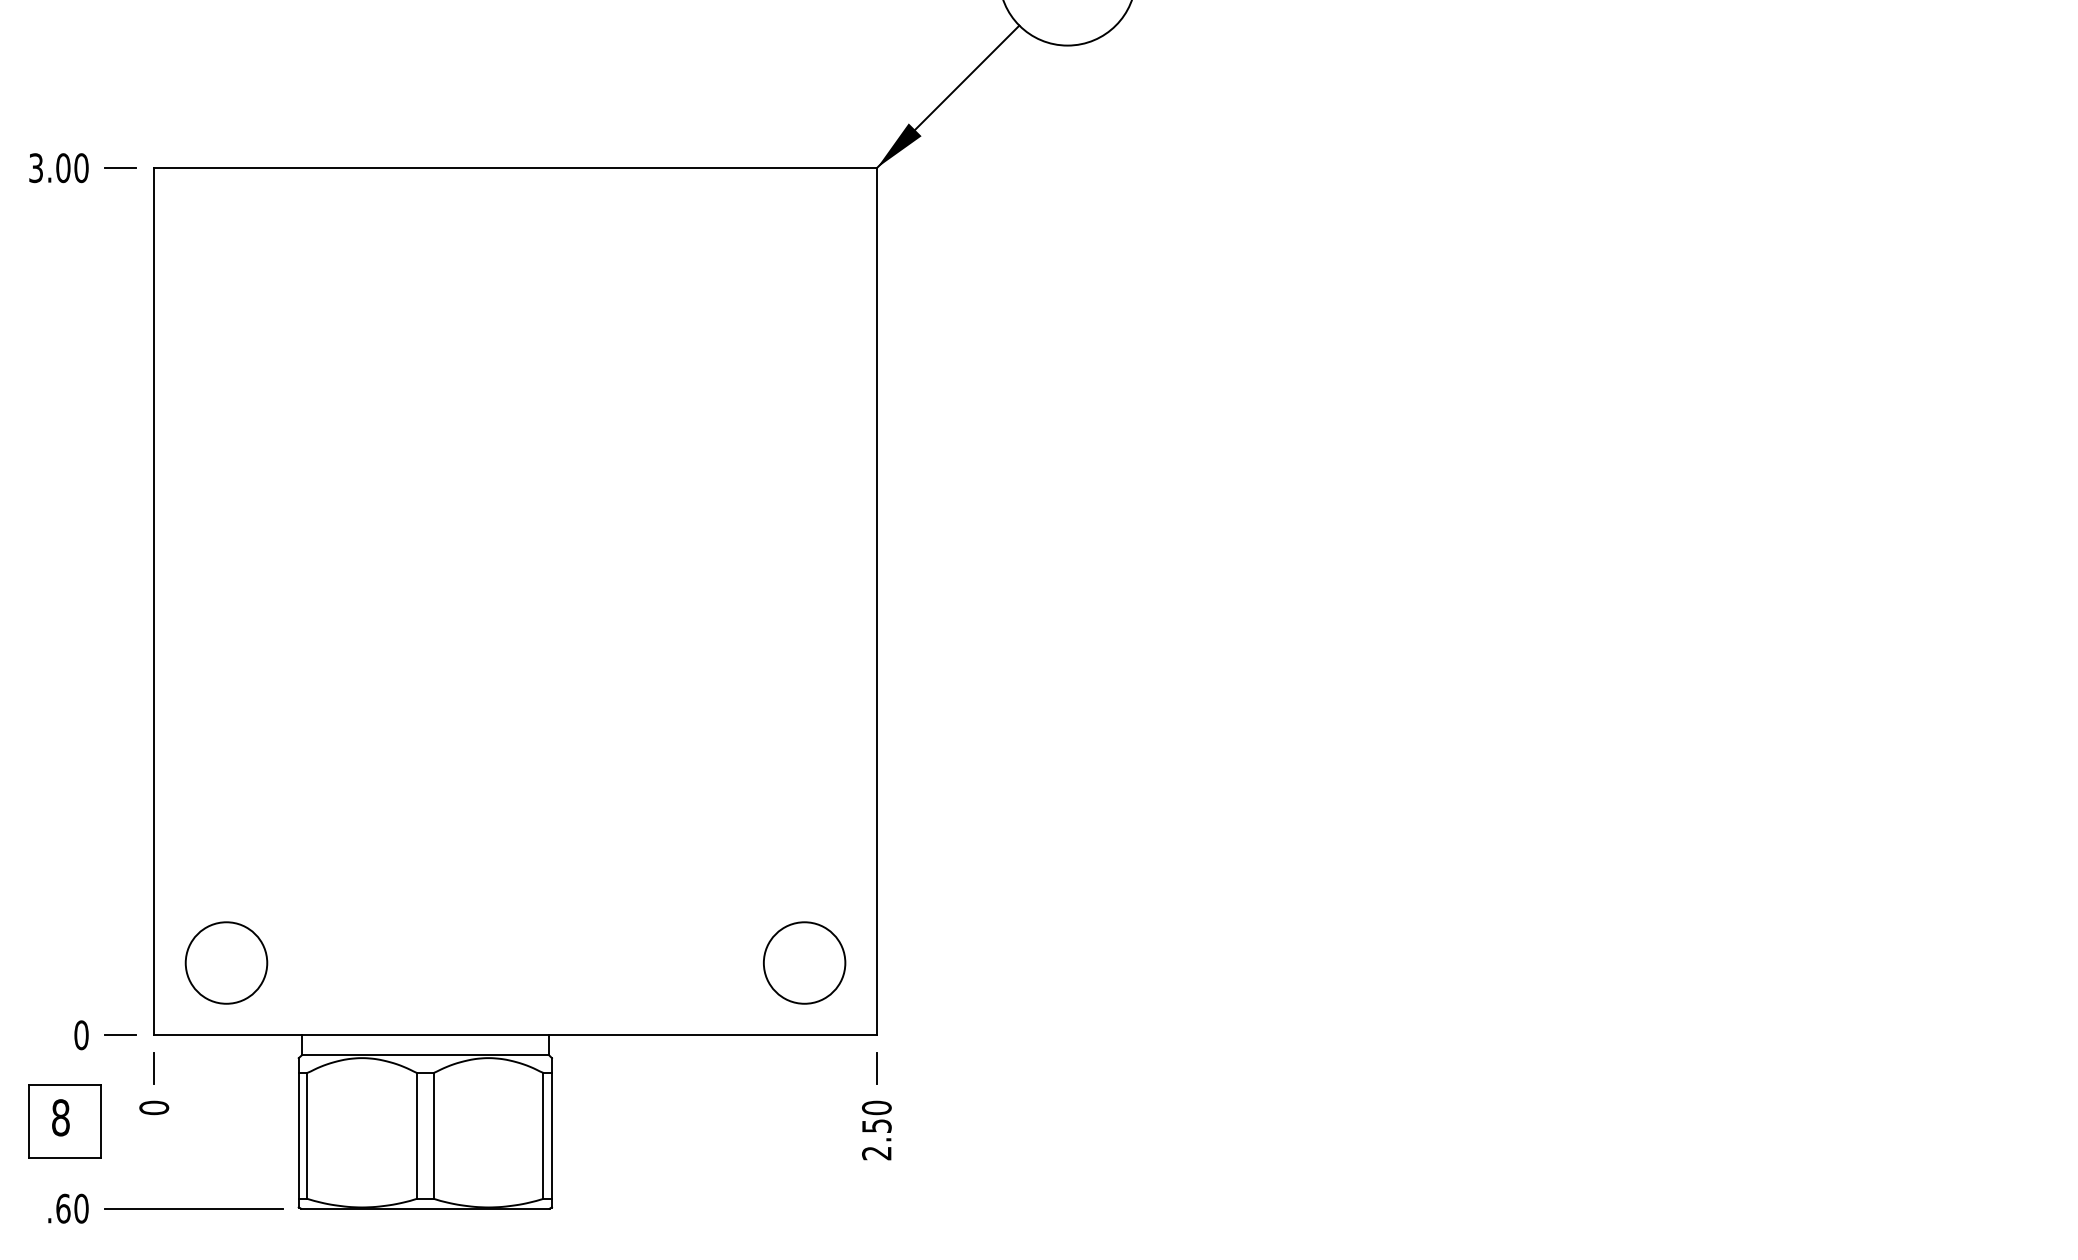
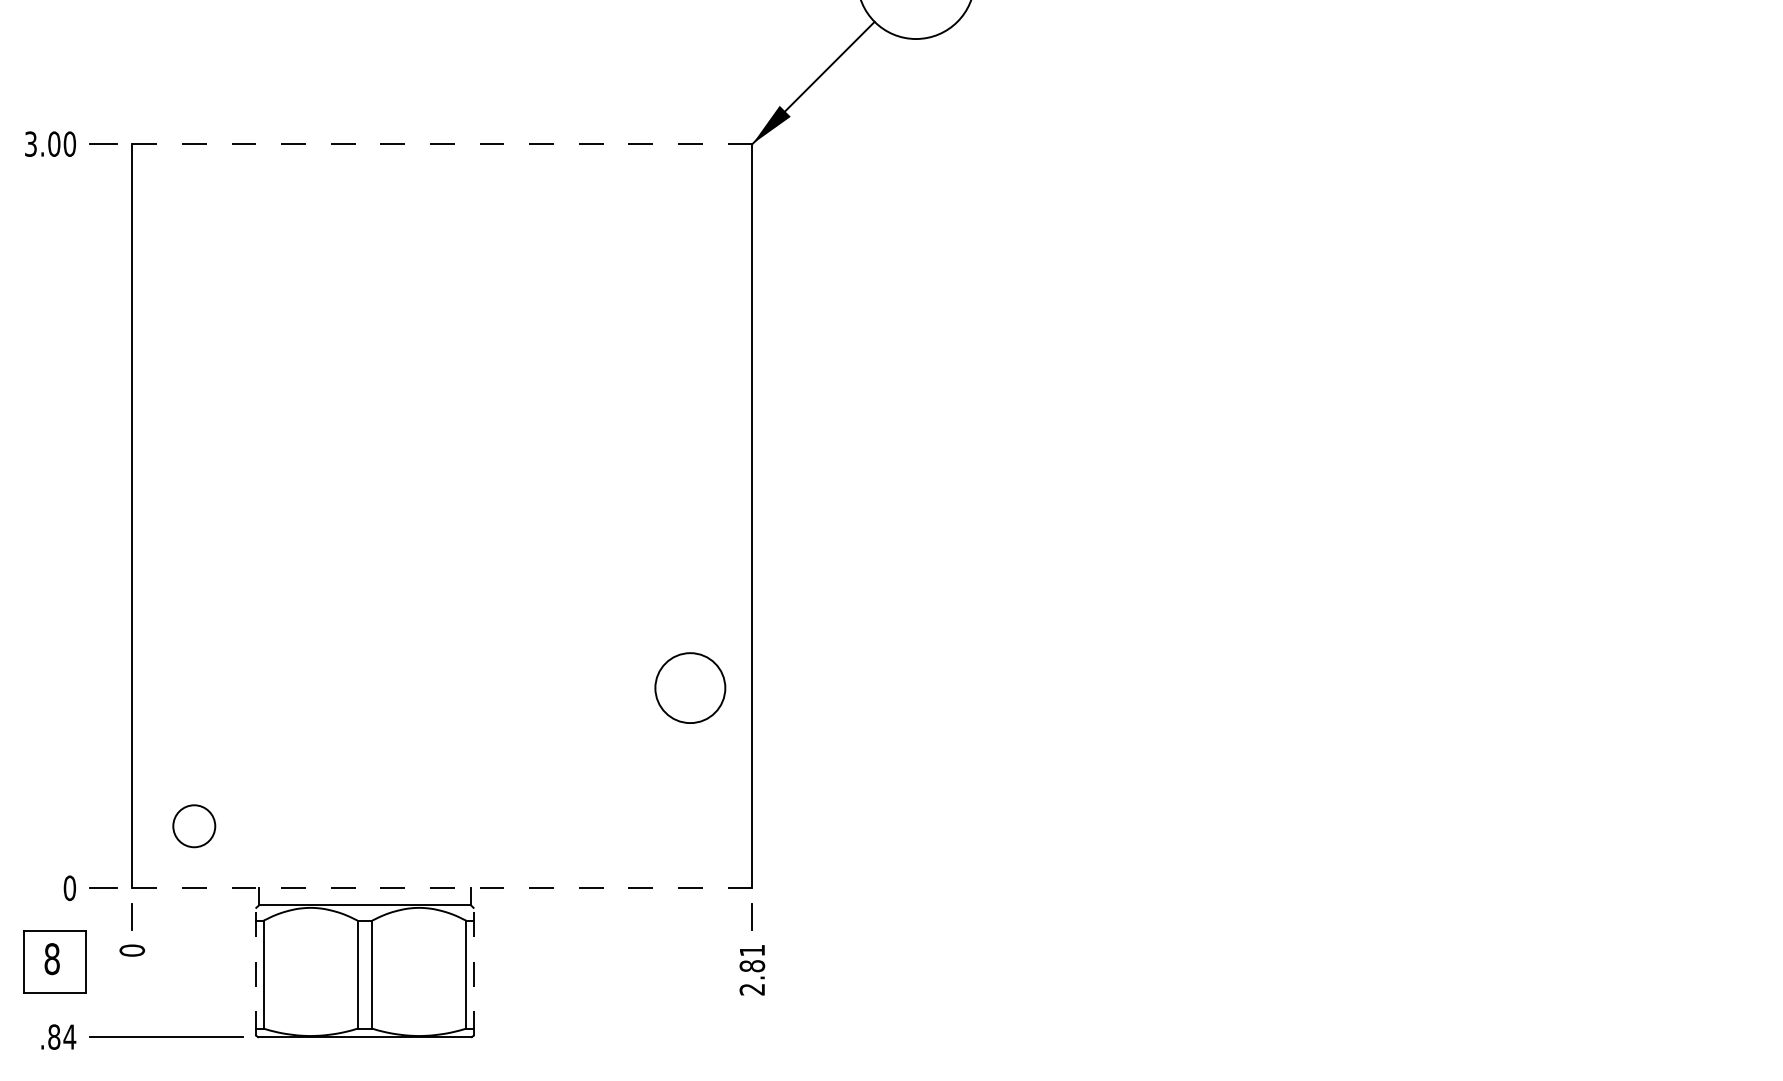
line: (516, 168) -> (443, 144), solid -> dashed
circle: (226, 962) -> (194, 825), size x0.6
circle: (804, 962) -> (690, 687), moved
line: (515, 1035) -> (442, 888), solid -> dashed
text: (876, 1116) -> (752, 957), 2.50 -> 2.81
line: (298, 1132) -> (256, 971), solid -> dashed
line: (551, 1132) -> (473, 971), solid -> dashed
text: (72, 1208) -> (62, 1036), .60 -> .84

